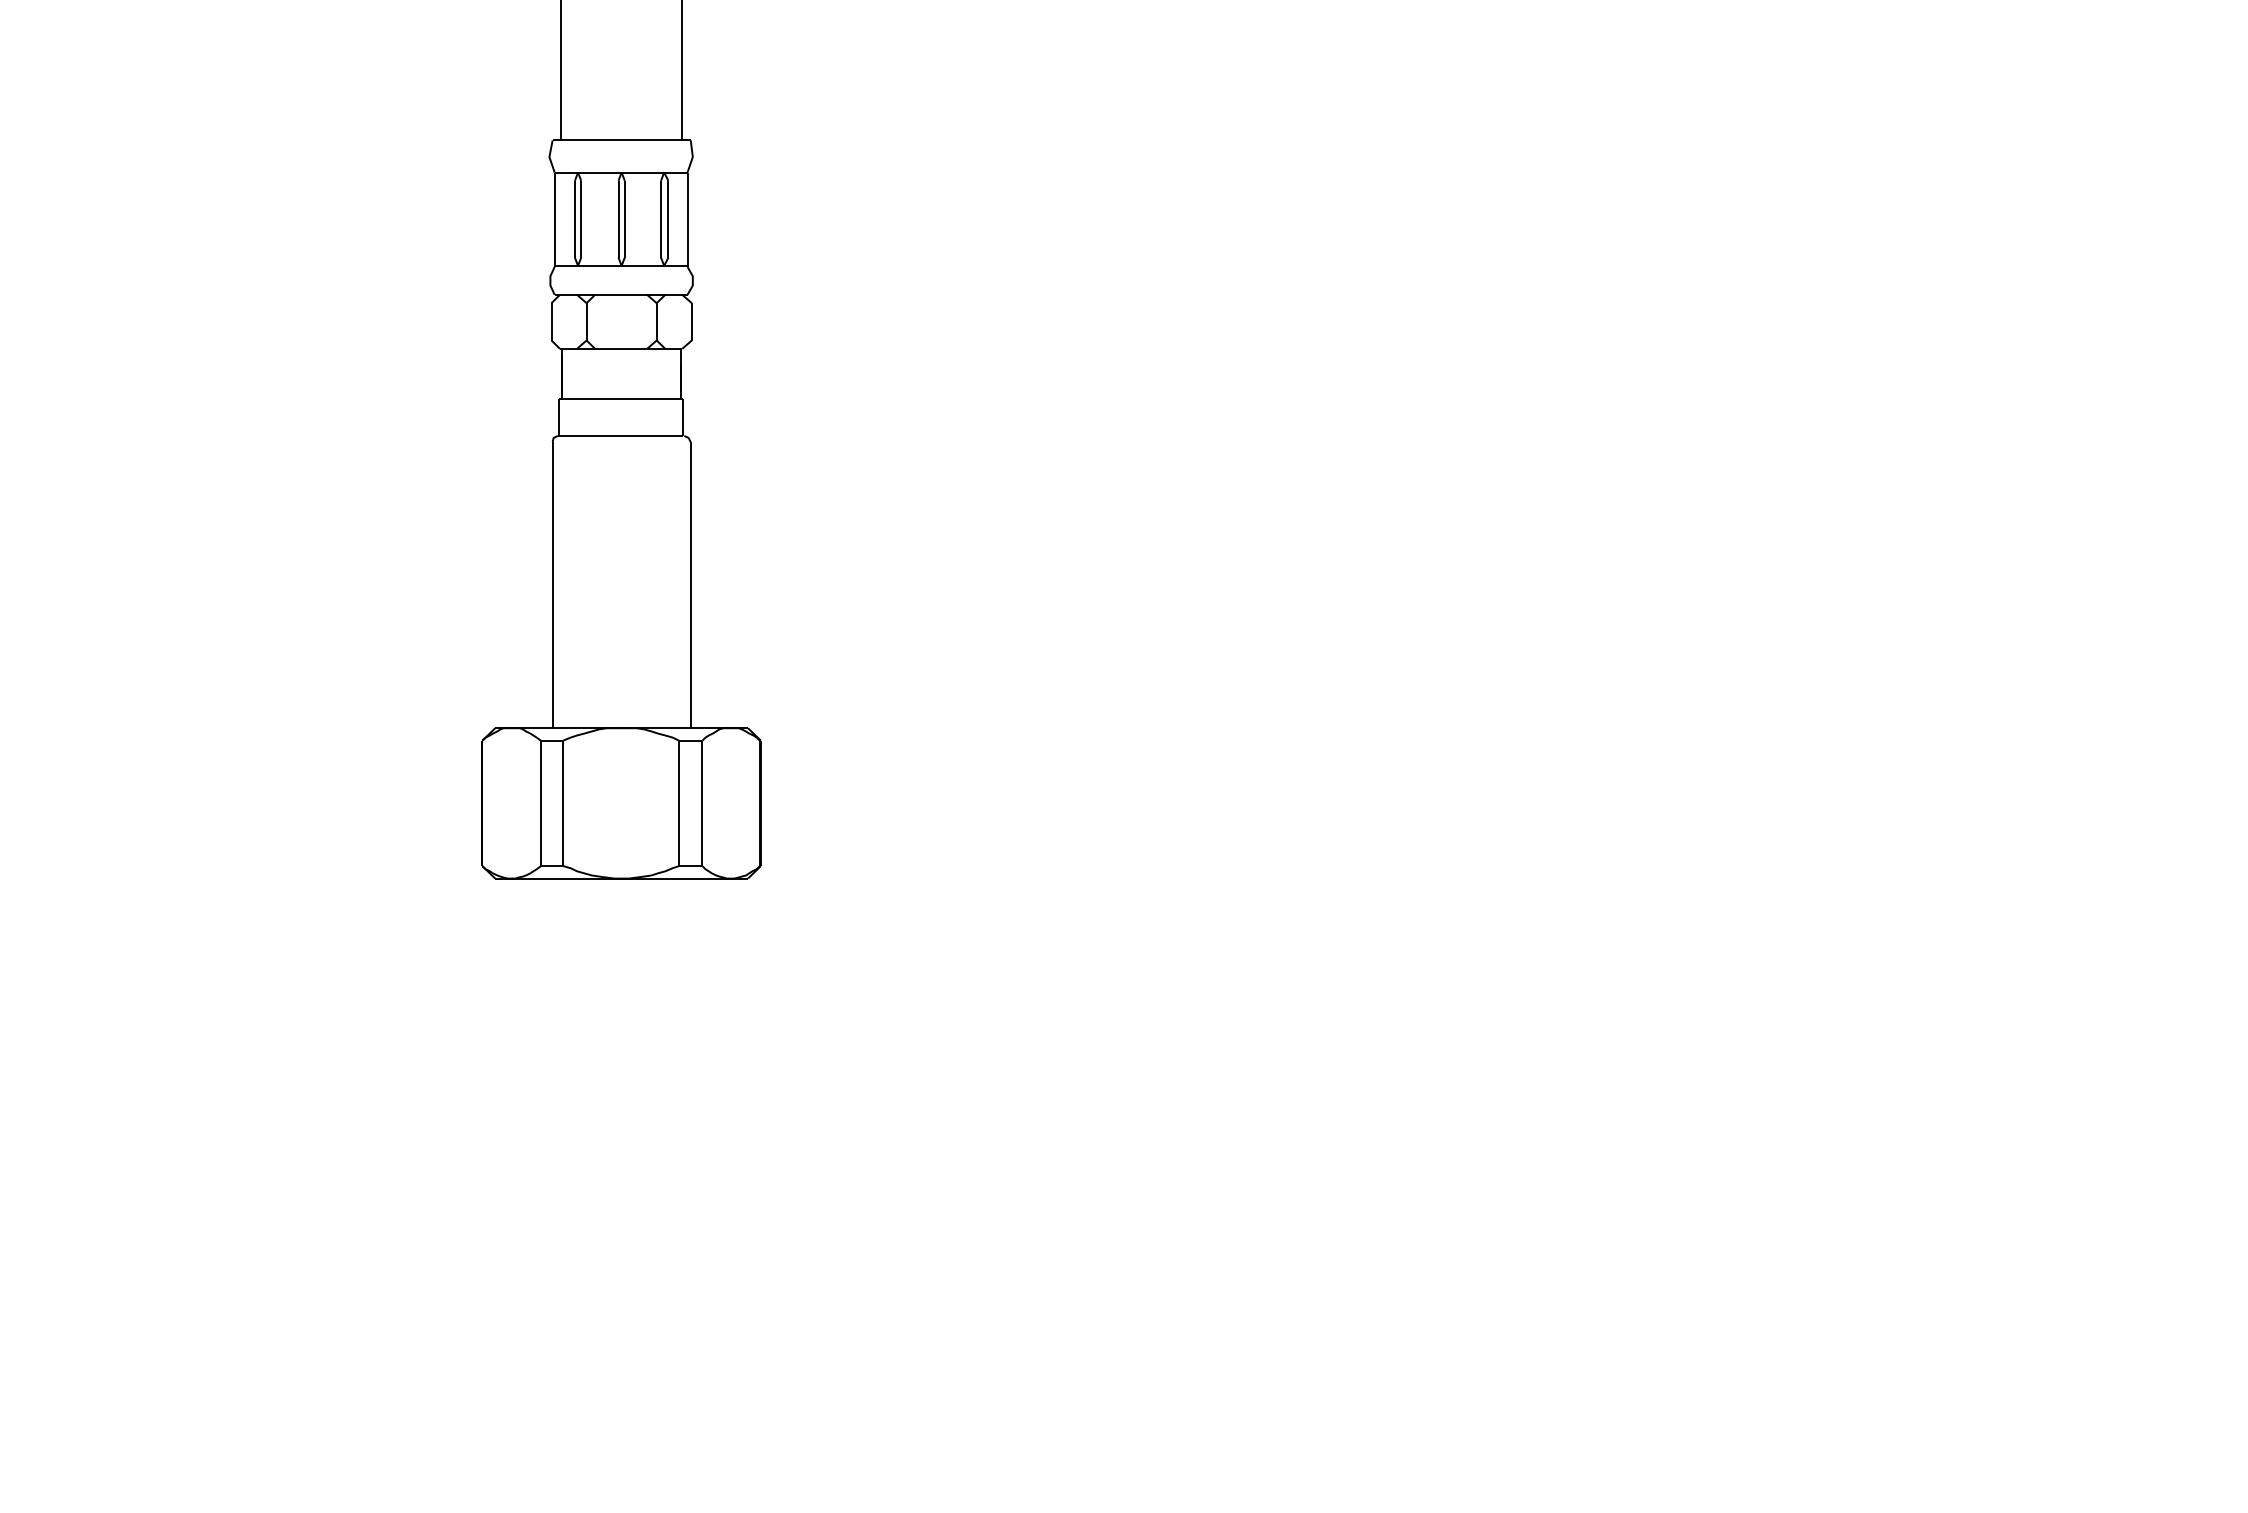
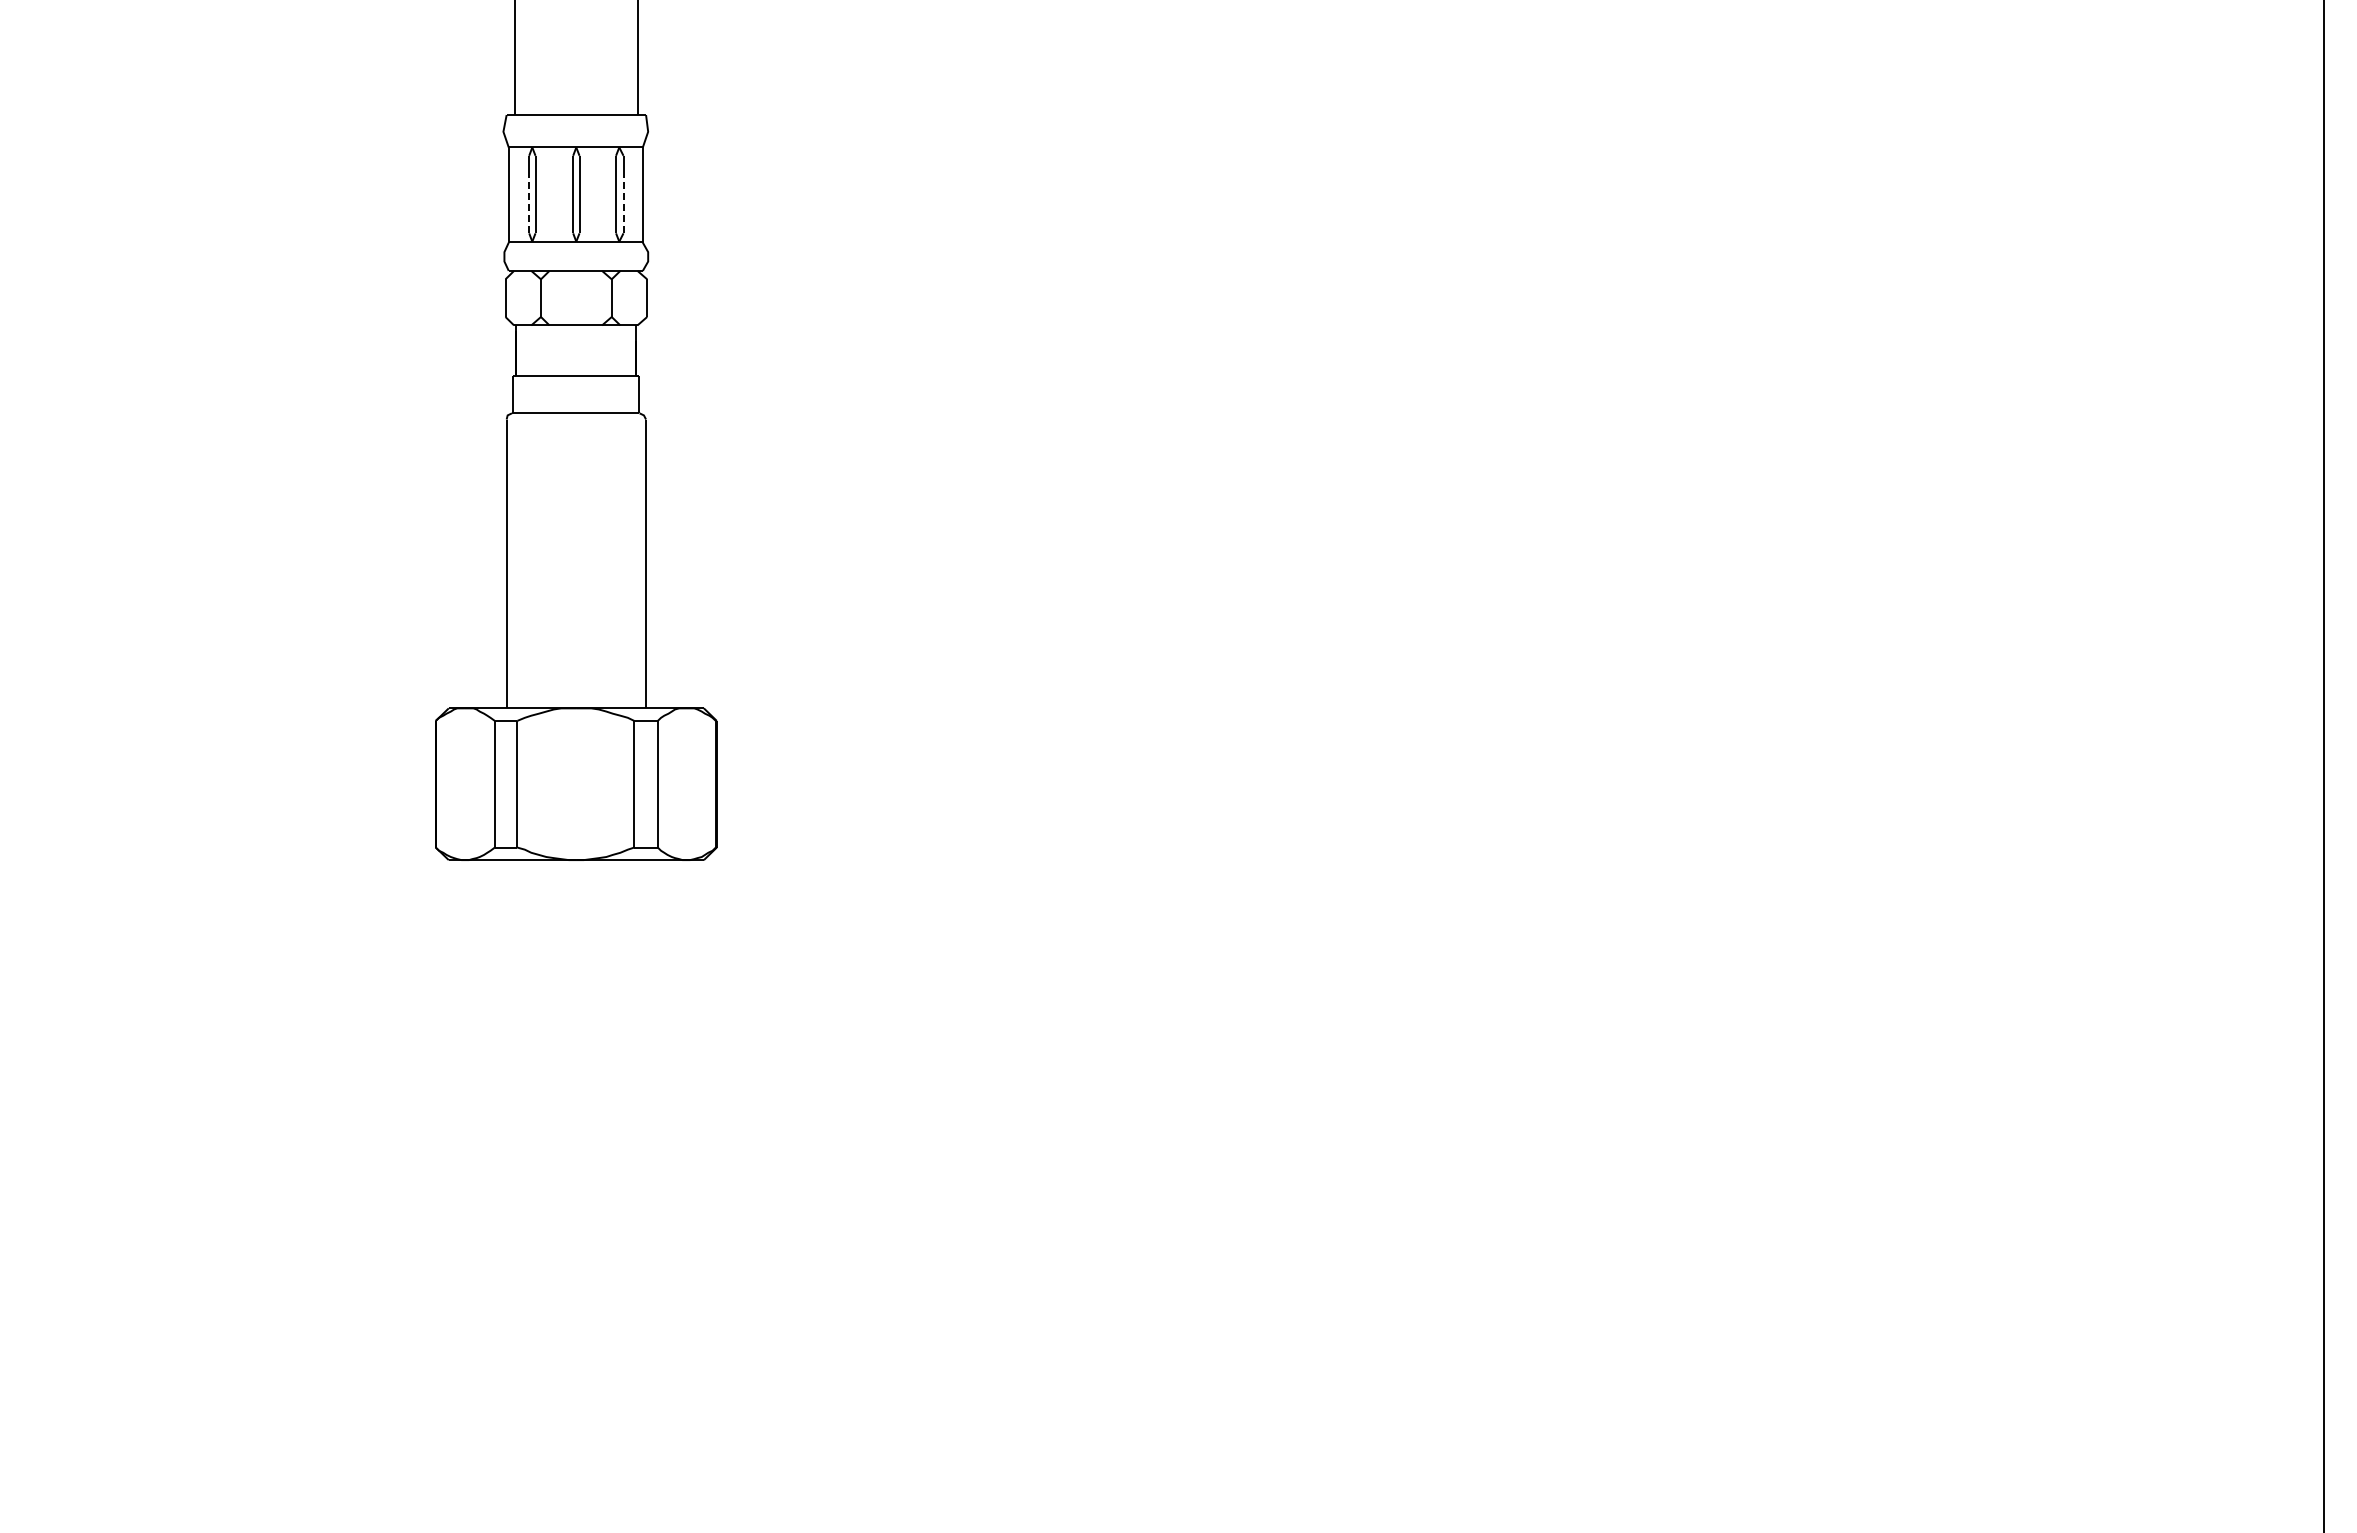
line: (575, 227) -> (529, 202), solid -> dashed
line: (668, 227) -> (623, 202), solid -> dashed

